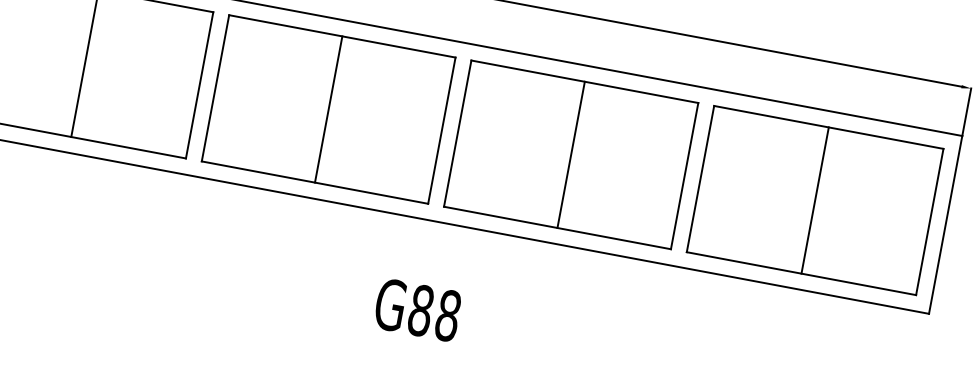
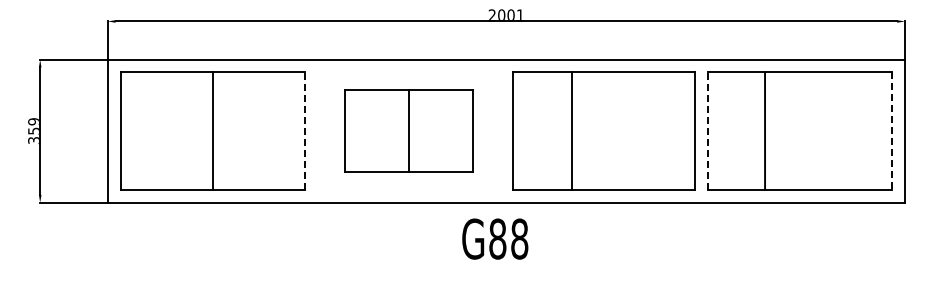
line: (200, 85) -> (305, 131), solid -> dashed
part: (328, 108) -> (408, 130), size x0.7
line: (570, 155) -> (571, 131), moved
line: (699, 179) -> (707, 131), solid -> dashed
line: (815, 201) -> (765, 131), moved
line: (930, 222) -> (892, 131), solid -> dashed
text: (418, 309) -> (495, 238), moved

